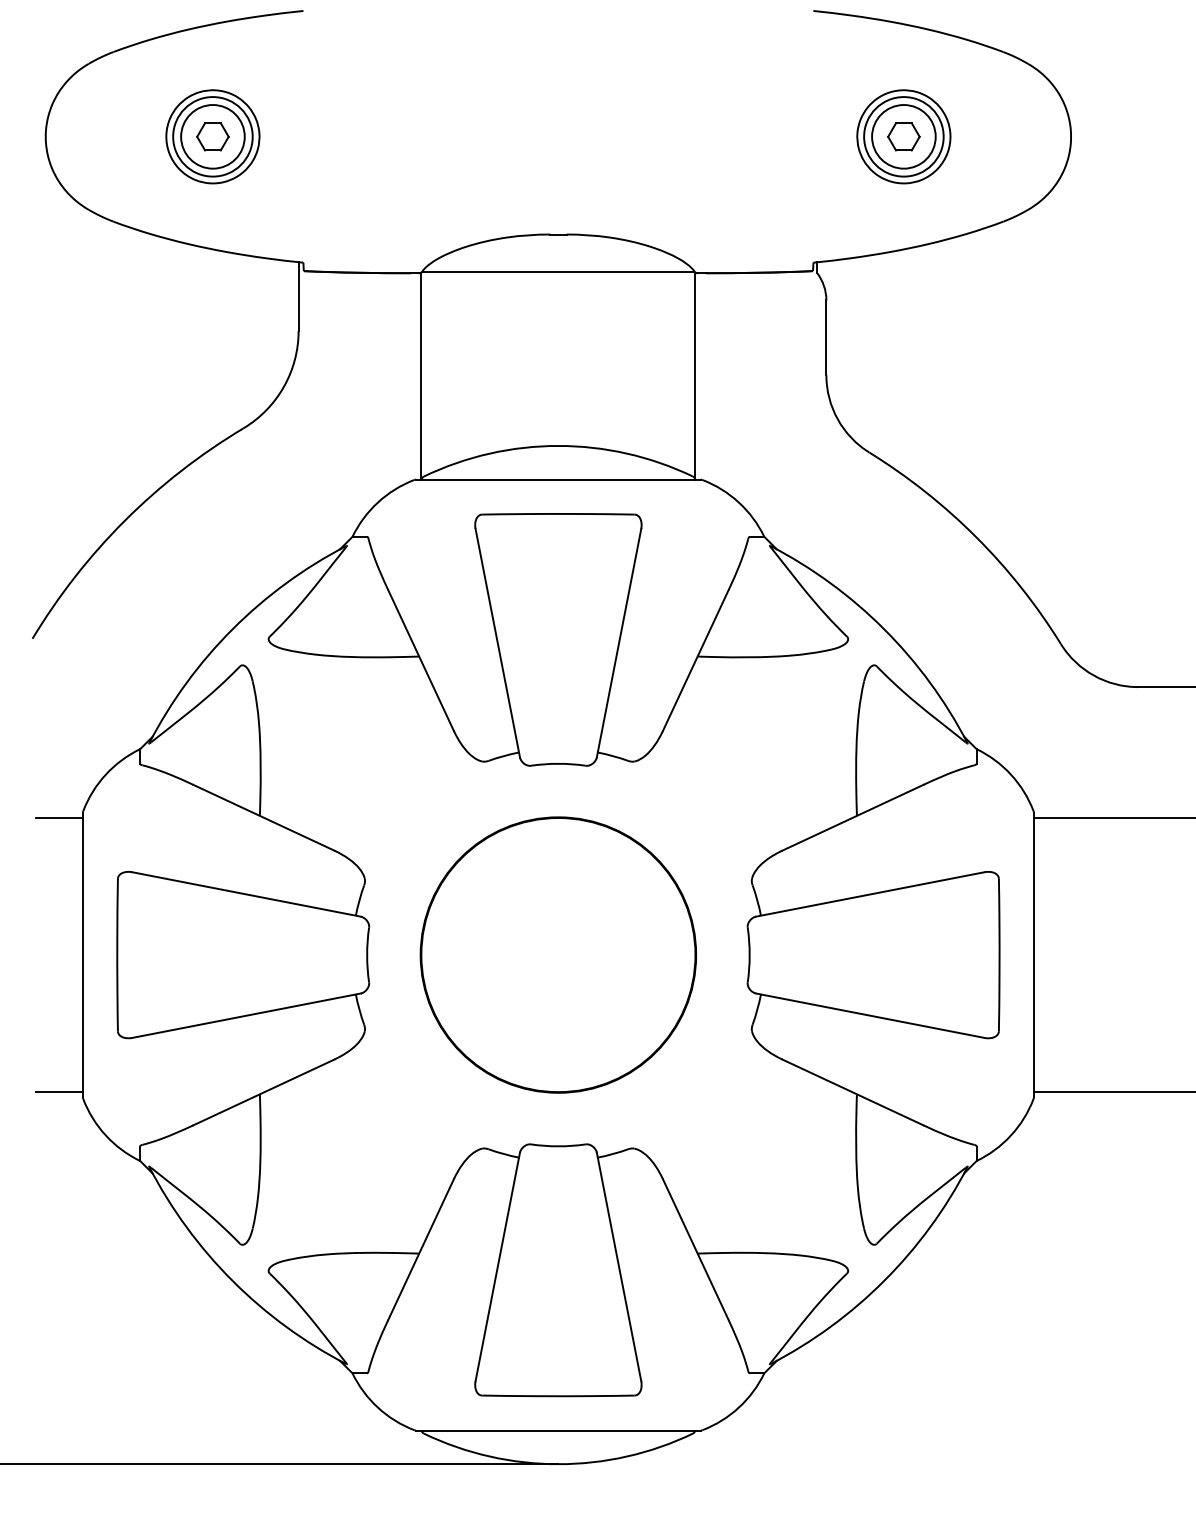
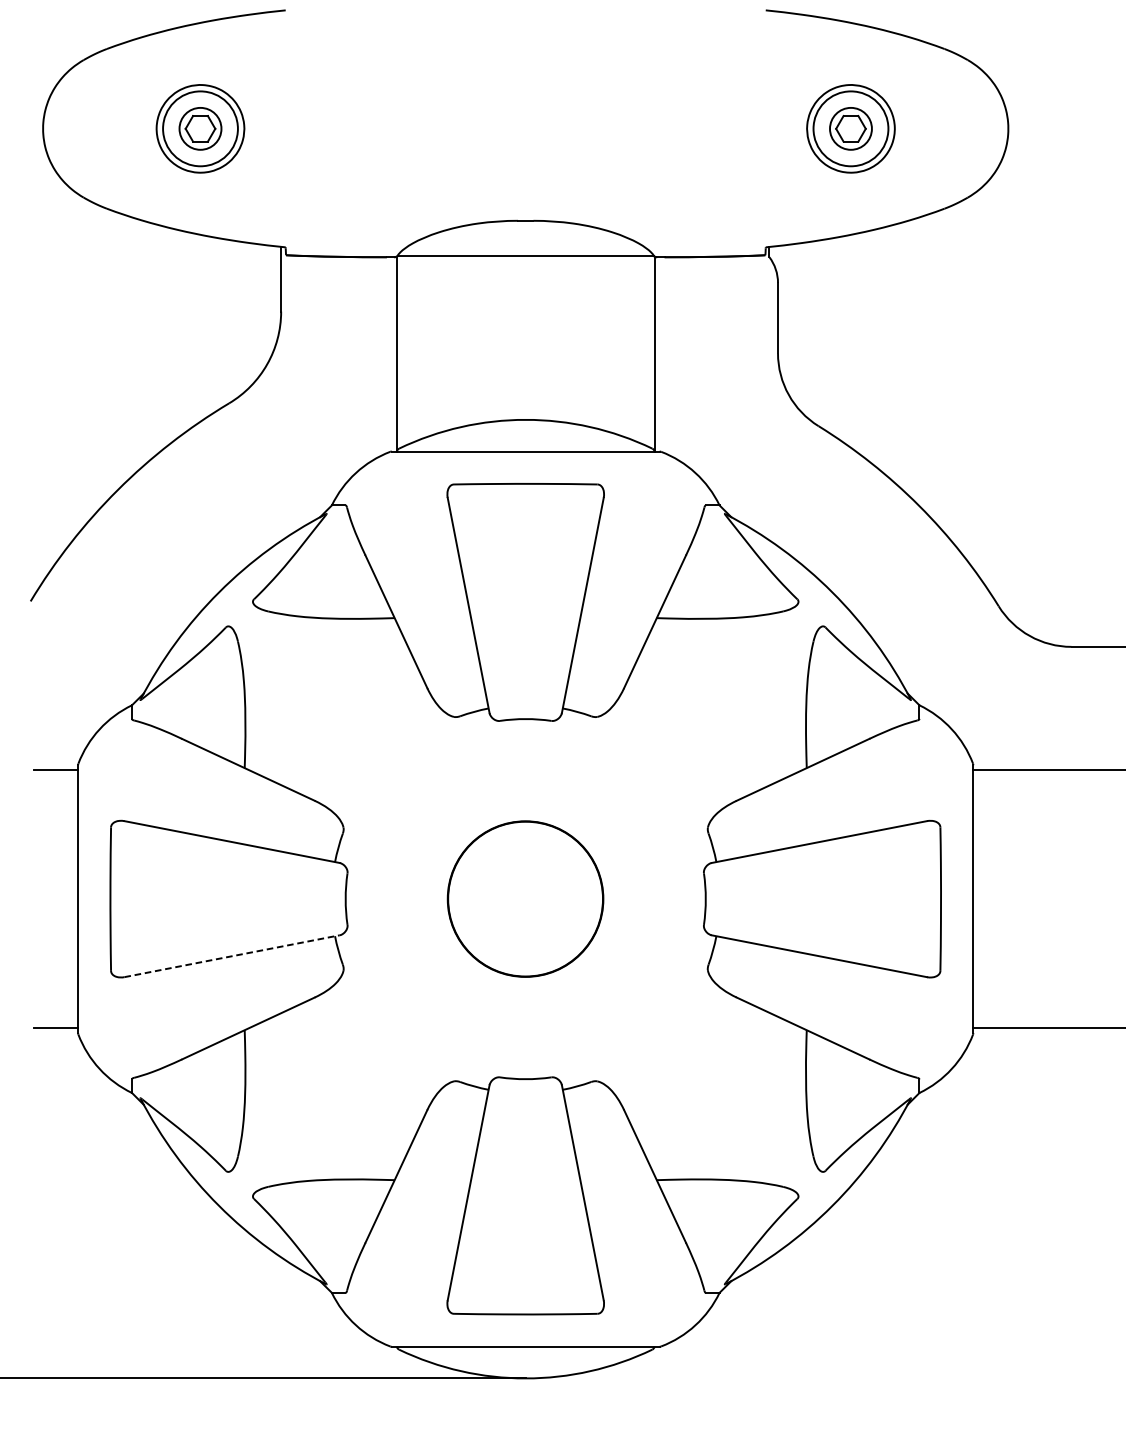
circle: (212, 136) -> (200, 128), size x0.7
circle: (903, 136) -> (850, 128), size x0.7
circle: (557, 954) -> (524, 898), size x0.6
line: (247, 1015) -> (233, 956), solid -> dashed

